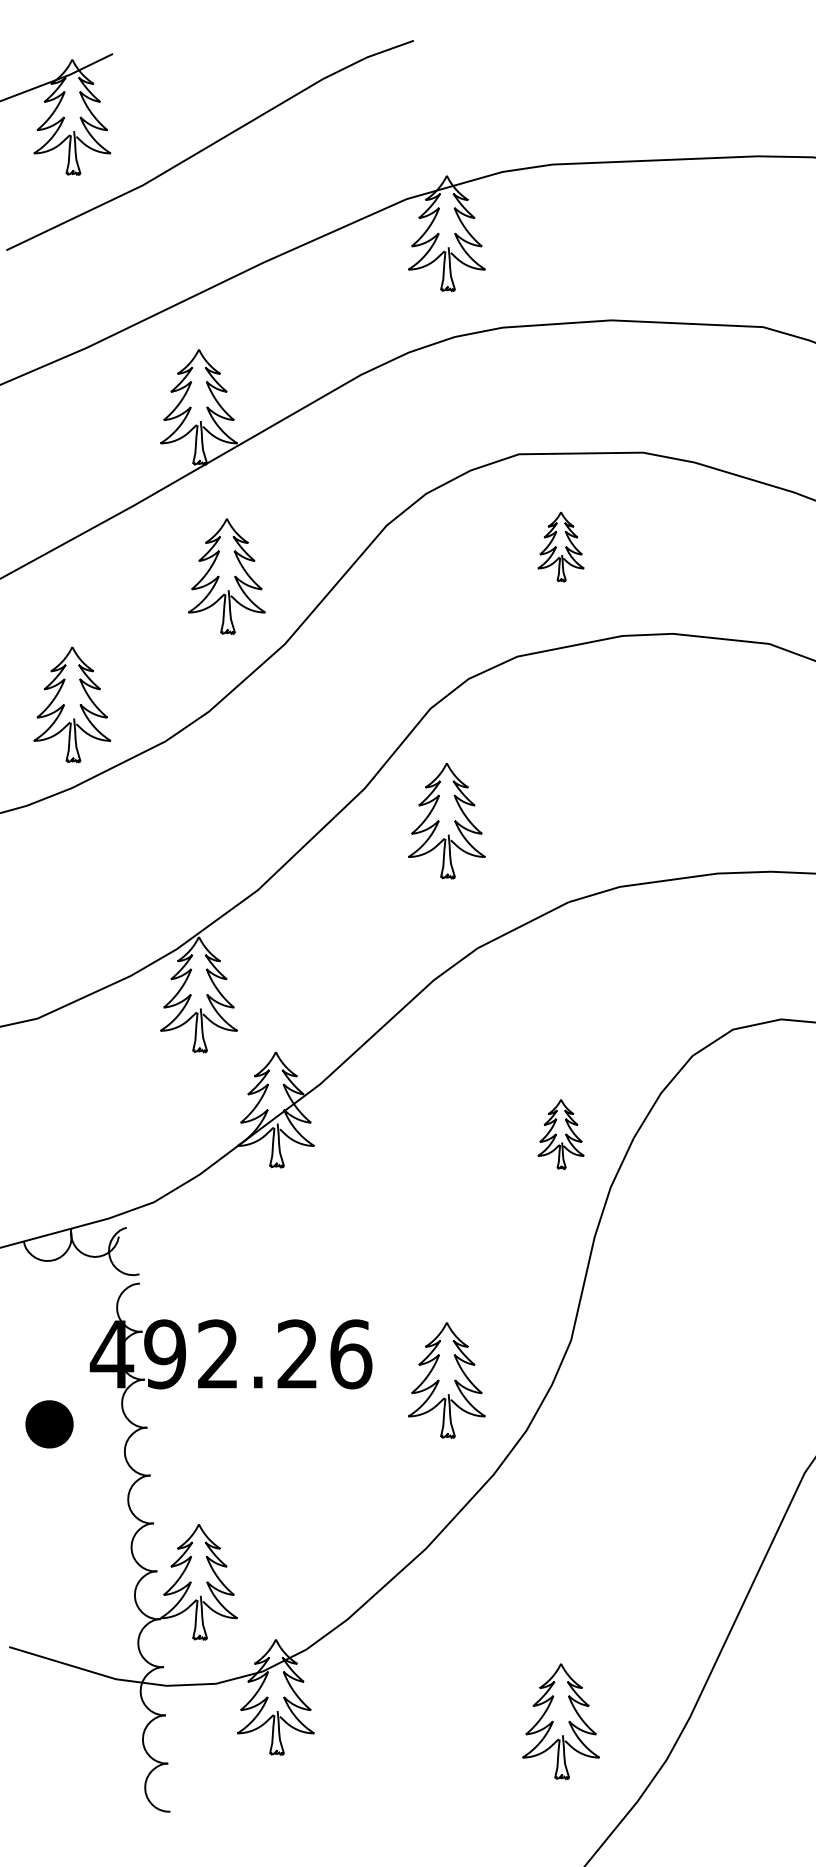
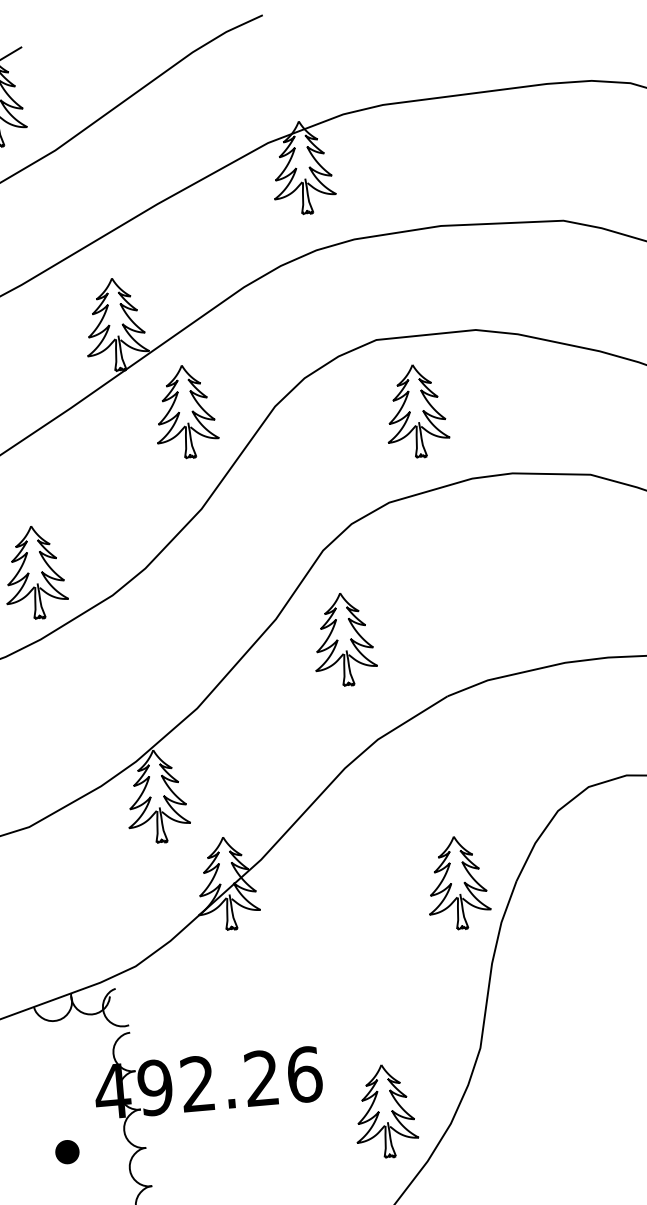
part: (560, 546) -> (416, 411), size x1.67
part: (226, 576) -> (185, 411), moved
part: (560, 1134) -> (457, 883), size x1.67
part: (446, 1380) -> (385, 1111), moved
part: (49, 1424) -> (67, 1152), size x0.62

